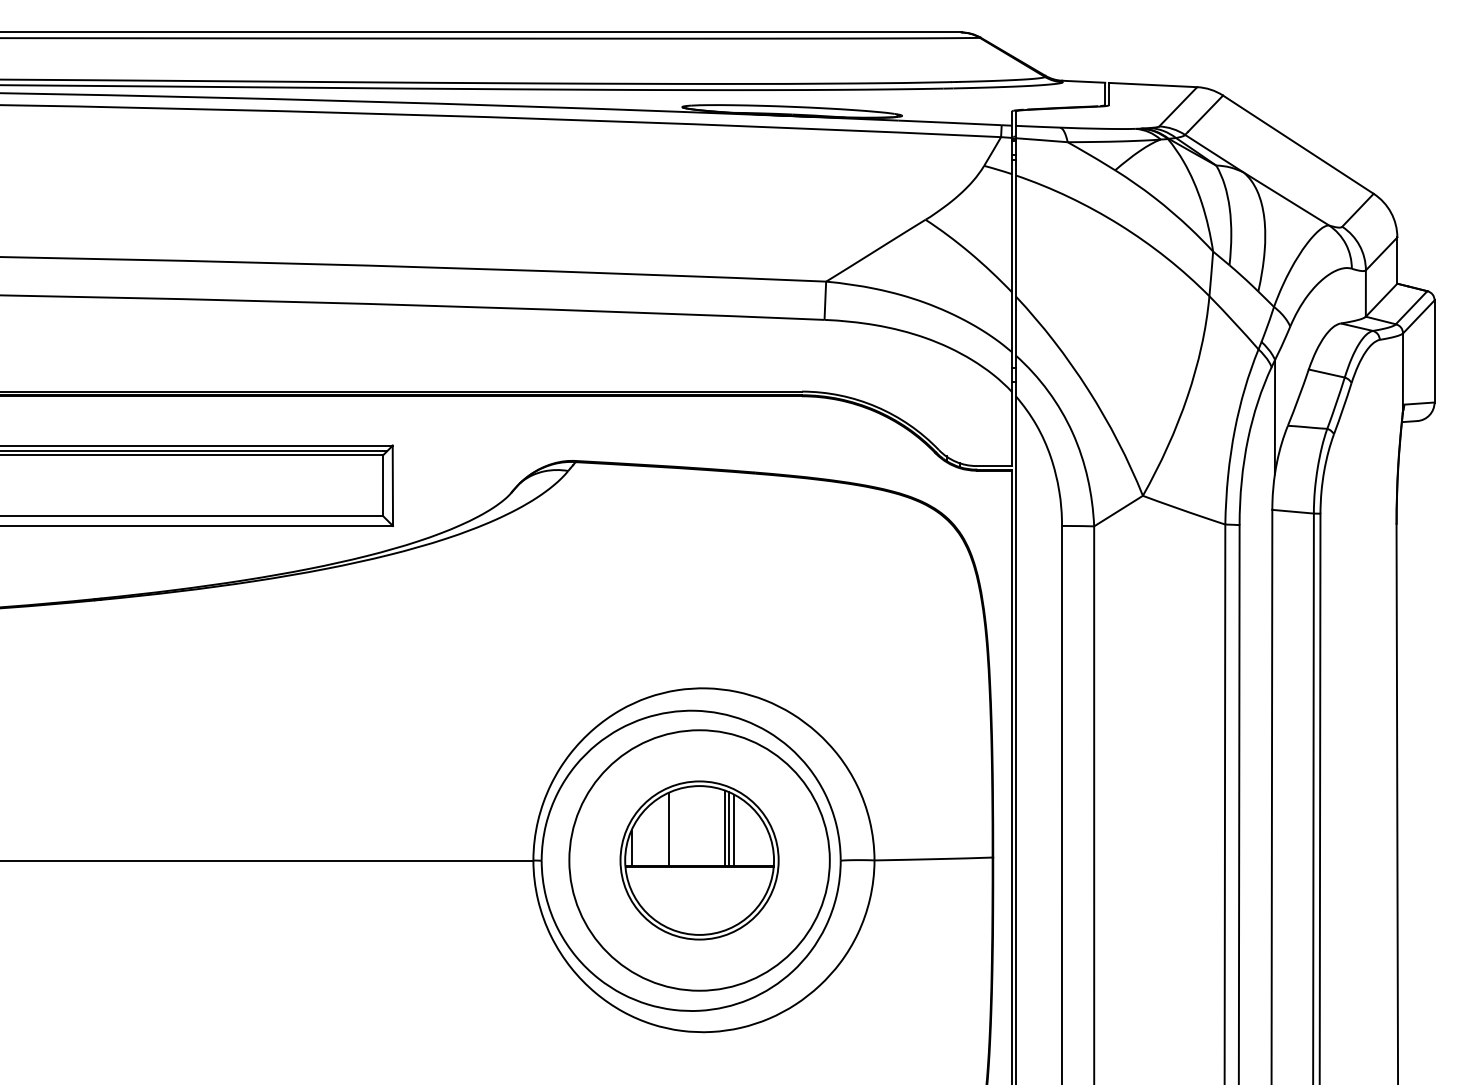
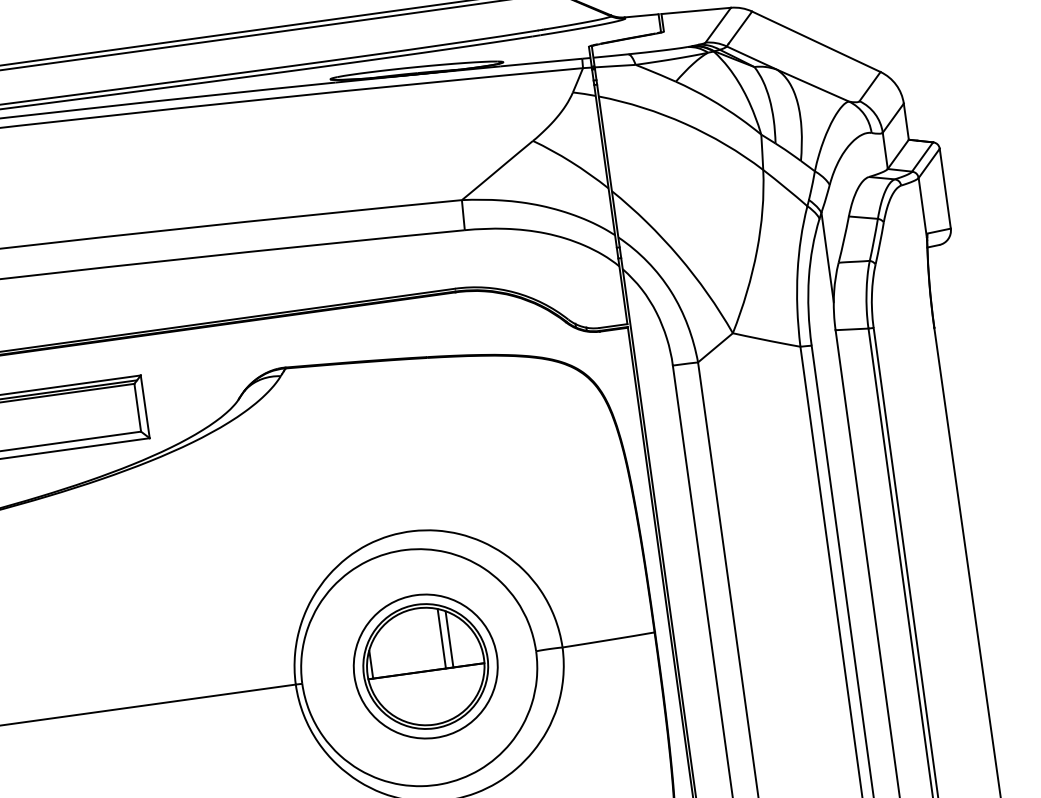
line: (668, 829) -> (398, 645), removed
line: (728, 829) -> (445, 639), removed
circle: (699, 860) -> (425, 666), size x0.7

